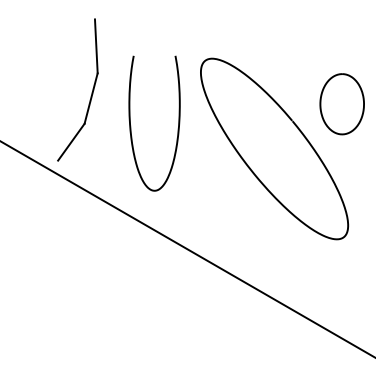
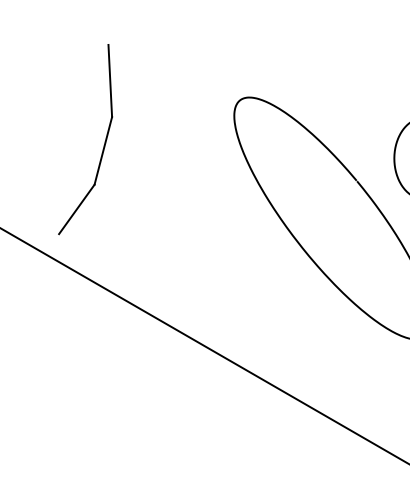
part: (91, 92) -> (103, 142), moved
curve: (131, 126) -> (141, 188), removed

